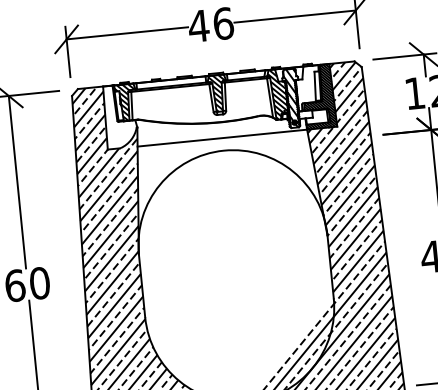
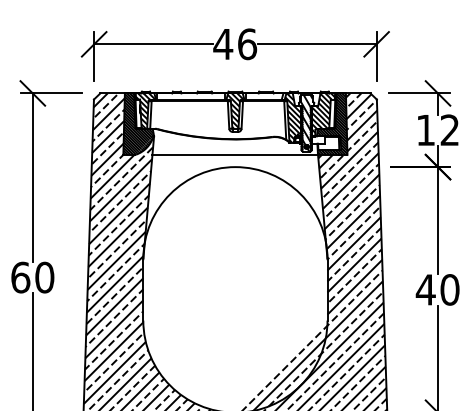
hatch: (307, 87) -> (322, 114), added
hatch: (120, 115) -> (138, 123), added

